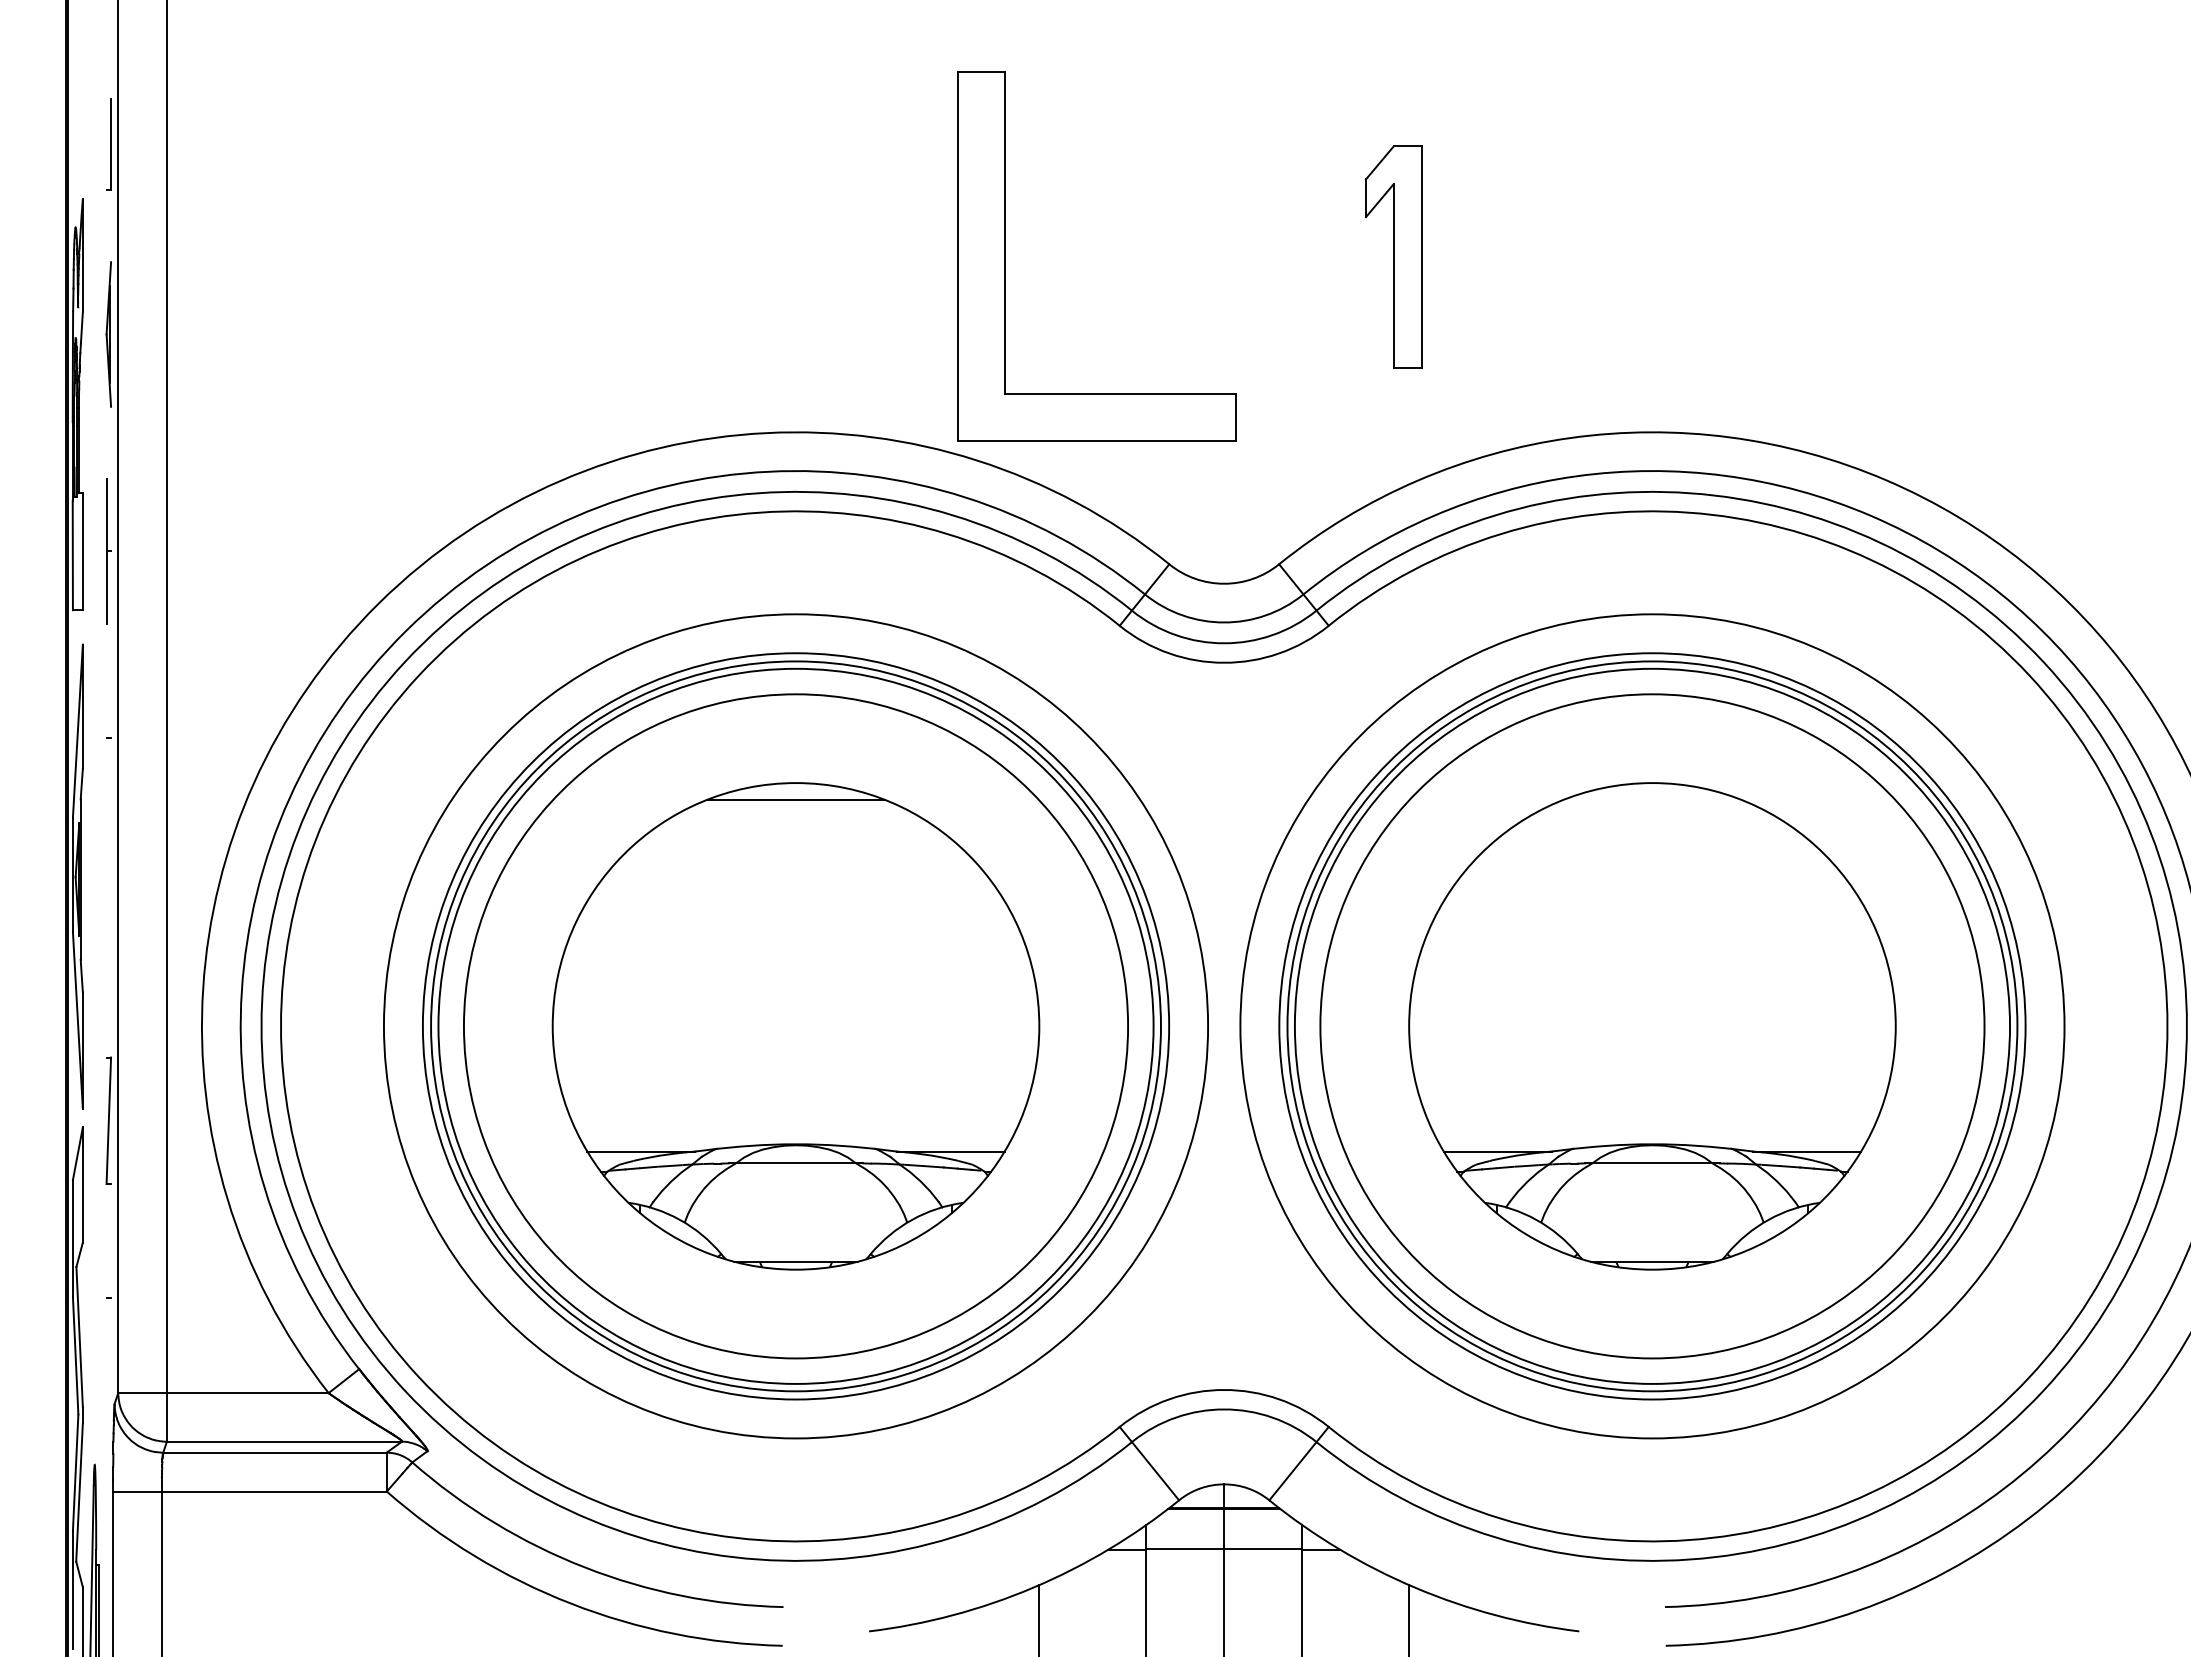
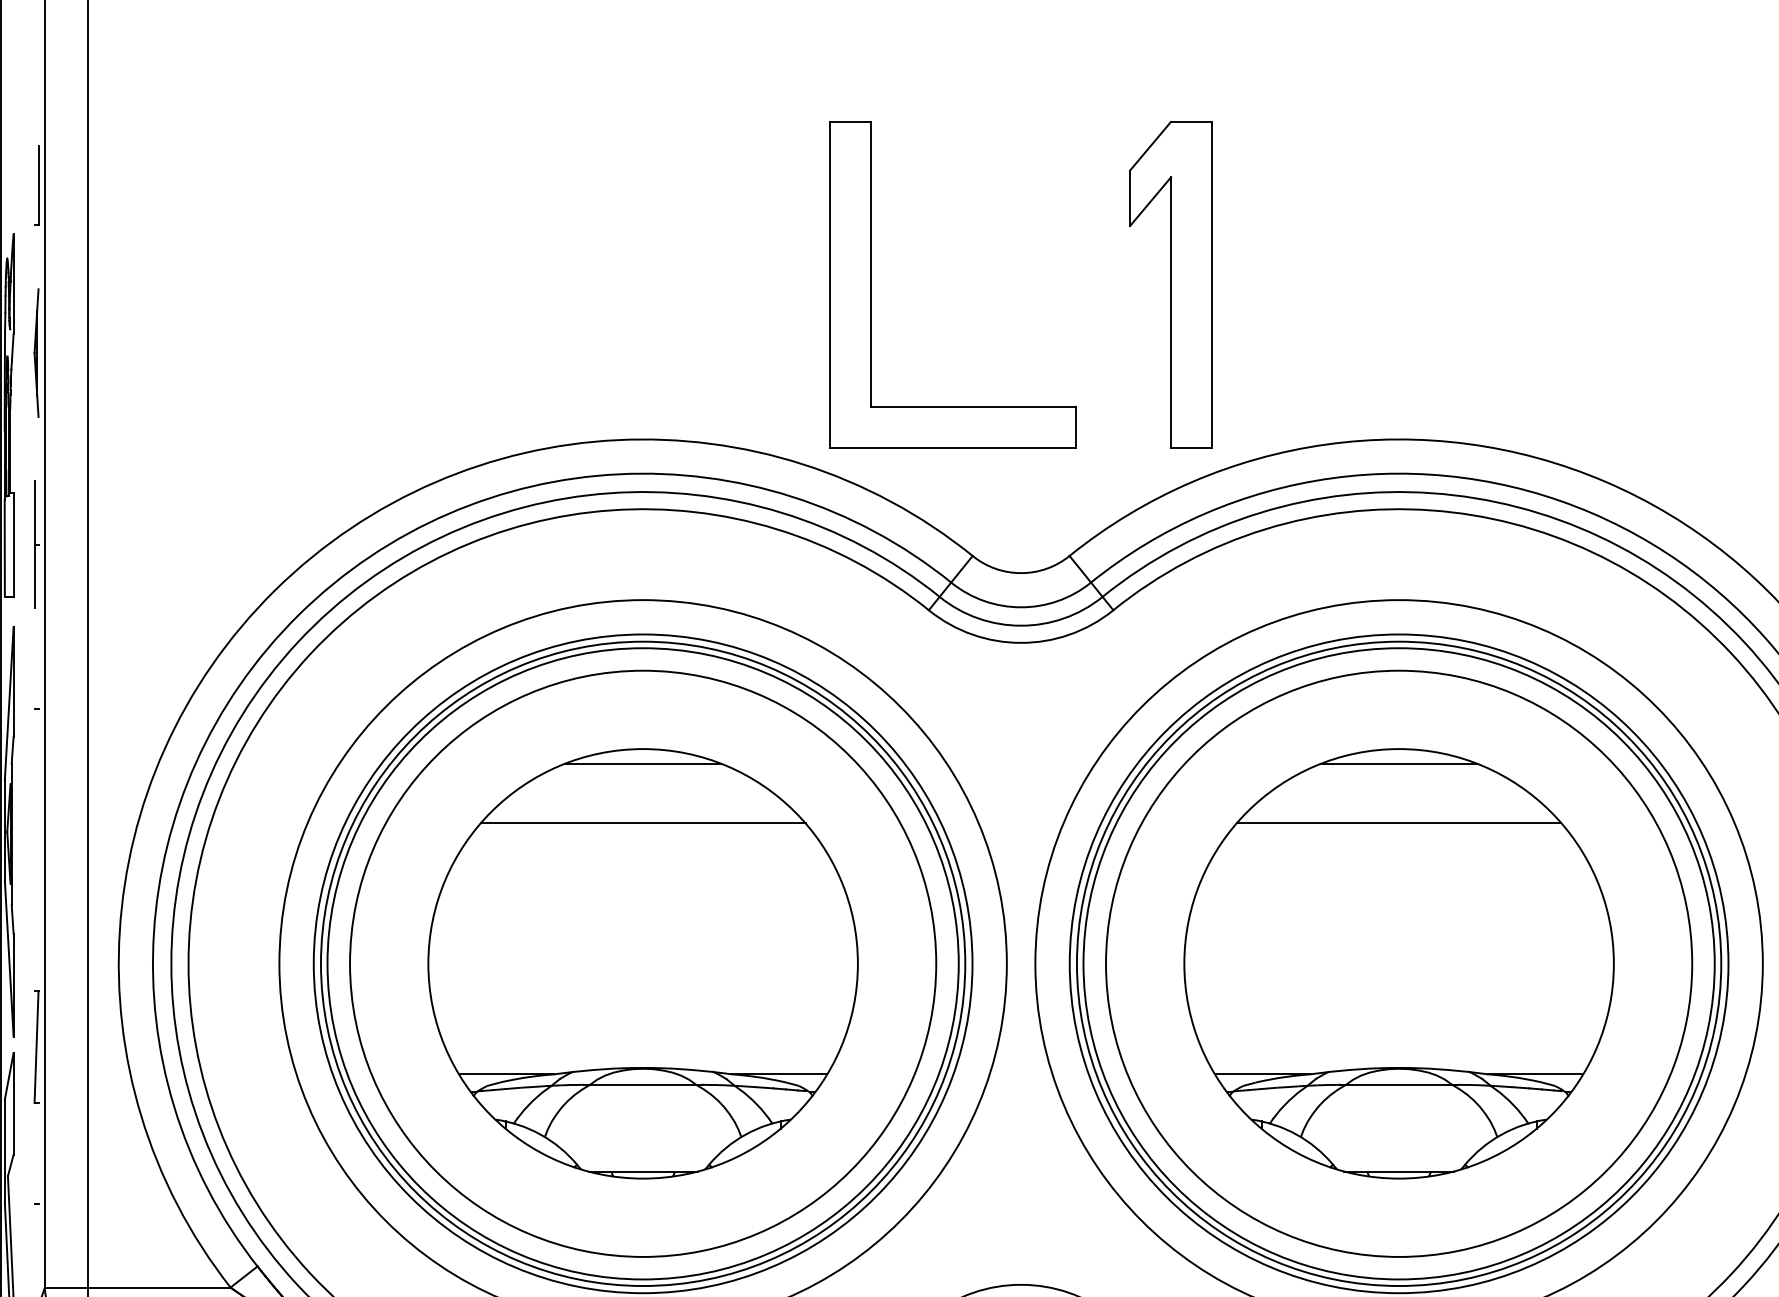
part: (1005, 256) -> (872, 285), moved
part: (1393, 256) -> (1170, 284), size x1.67
line: (1652, 799) -> (1399, 763), added
line: (795, 867) -> (642, 823), added
line: (1652, 867) -> (1399, 823), added

